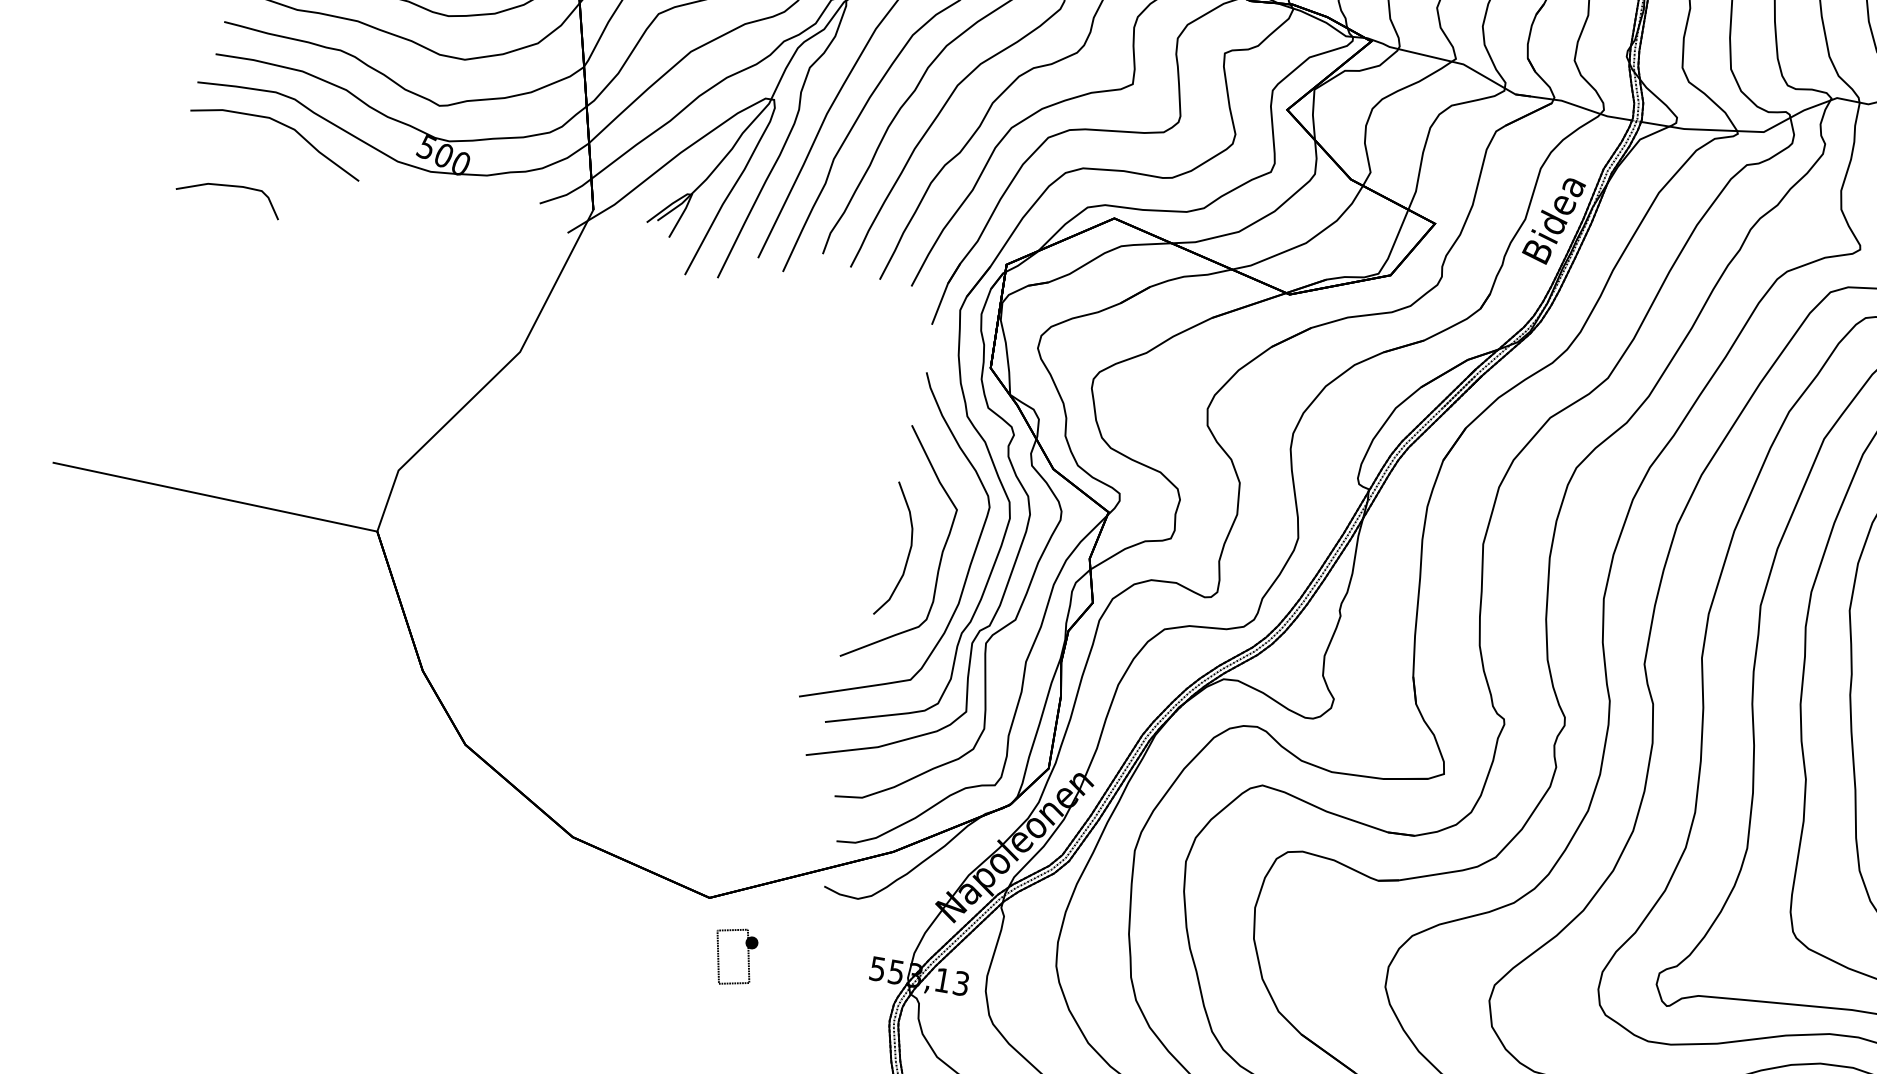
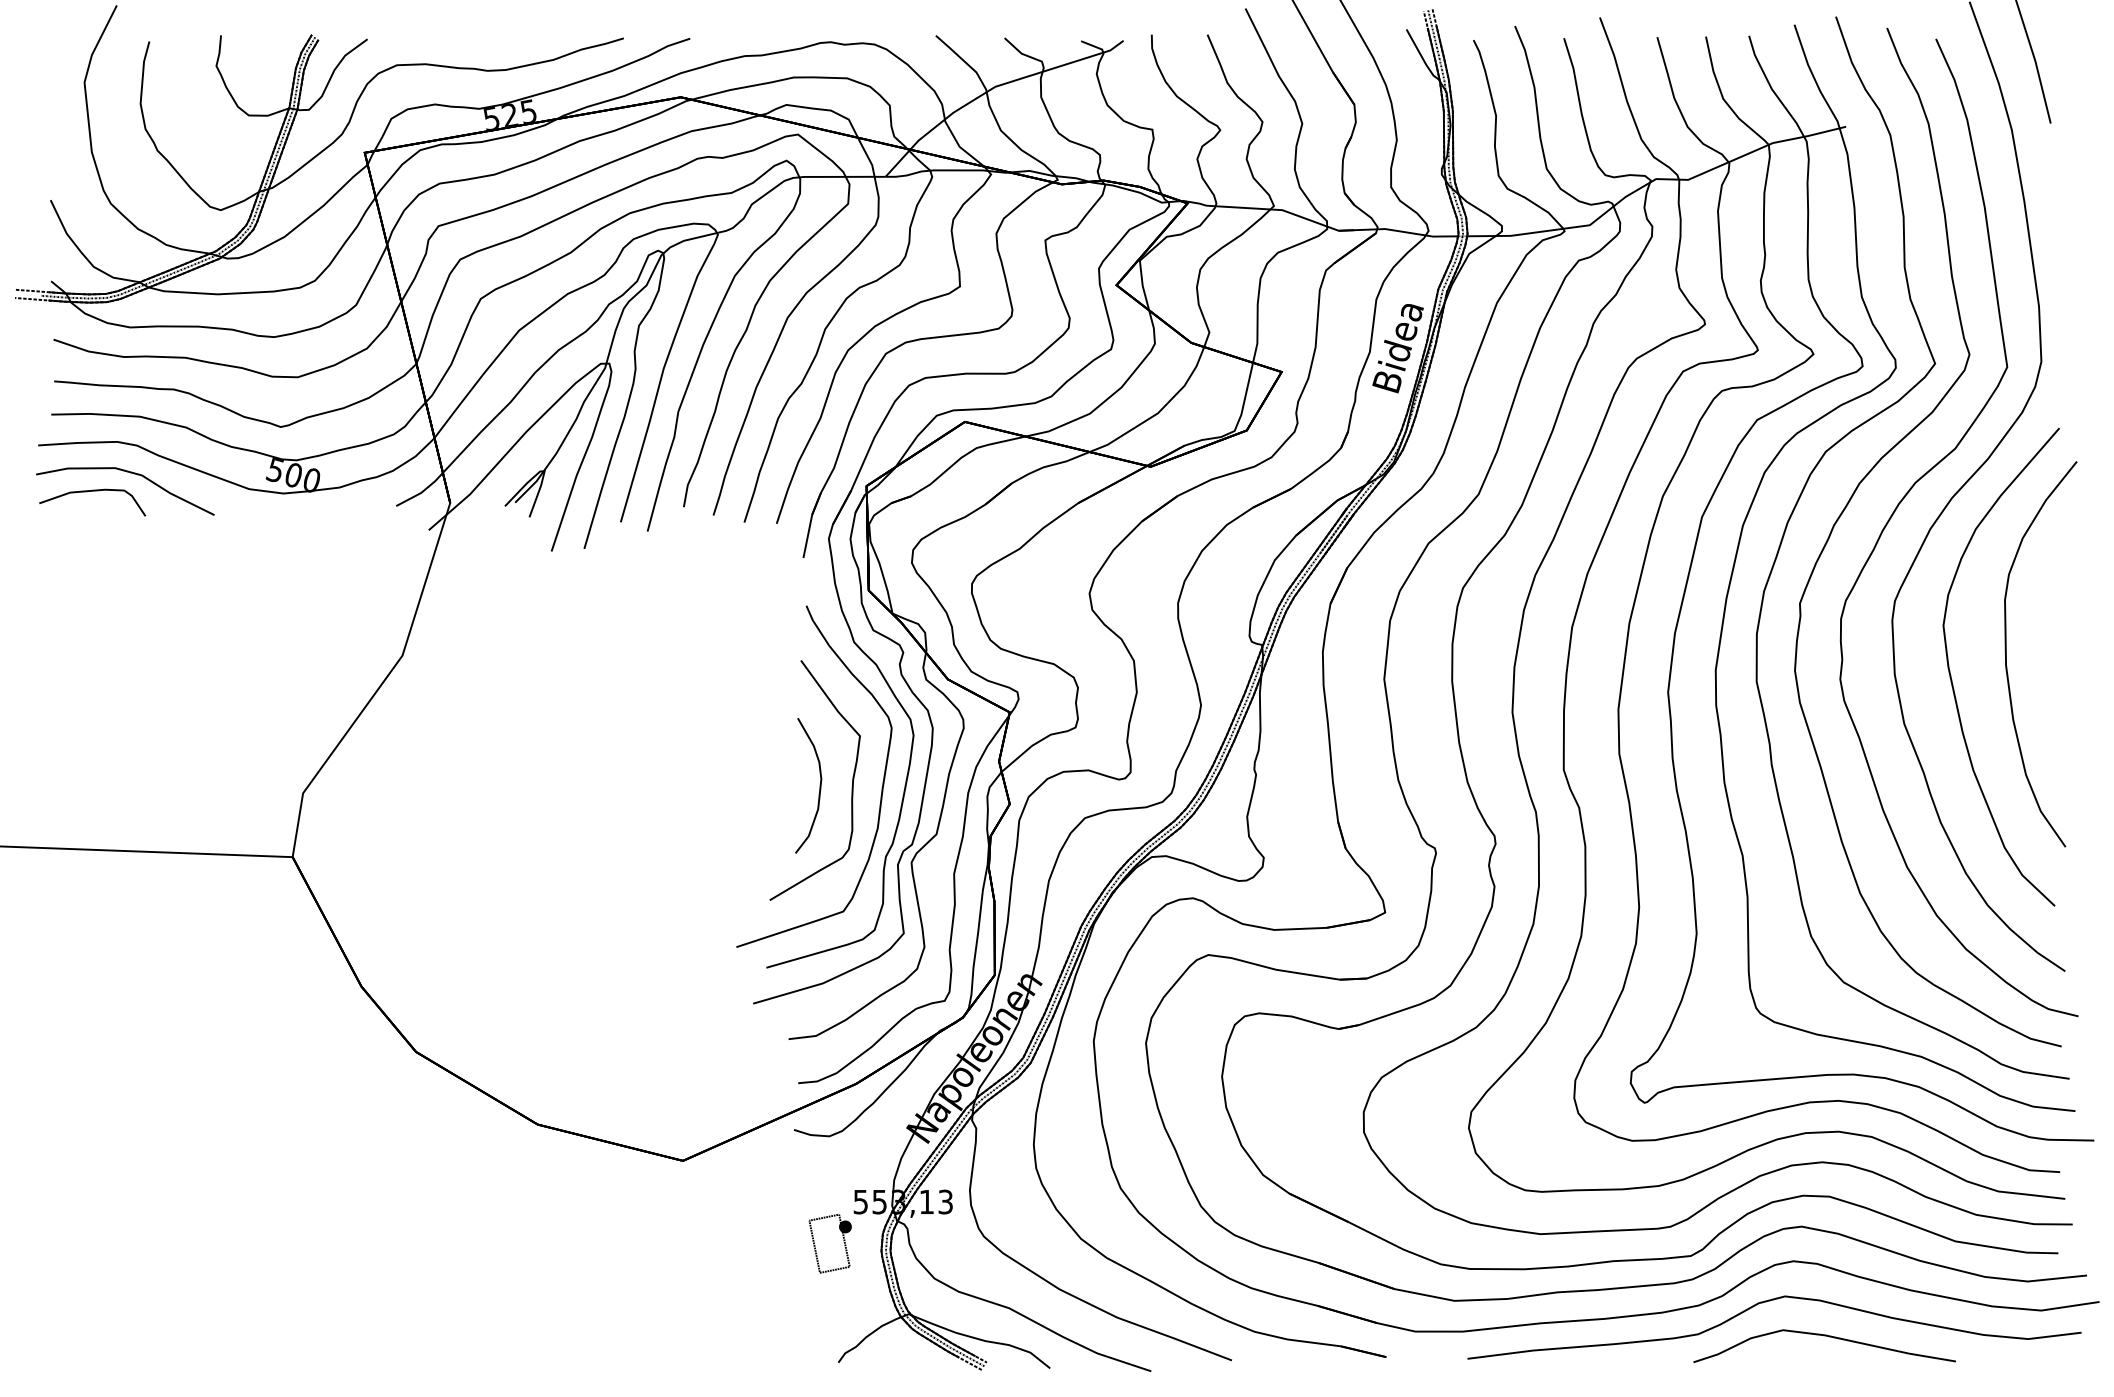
curve: (230, 186) -> (92, 491), moved
part: (733, 956) -> (829, 1243), moved

